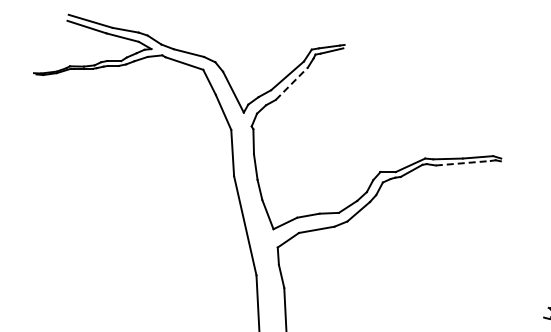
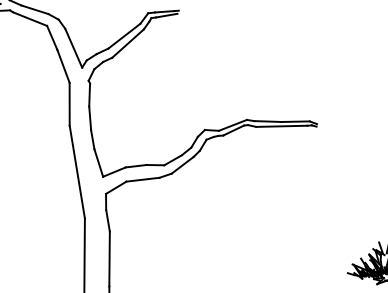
line: (291, 83) -> (127, 43), dashed -> solid
line: (463, 163) -> (281, 126), dashed -> solid

